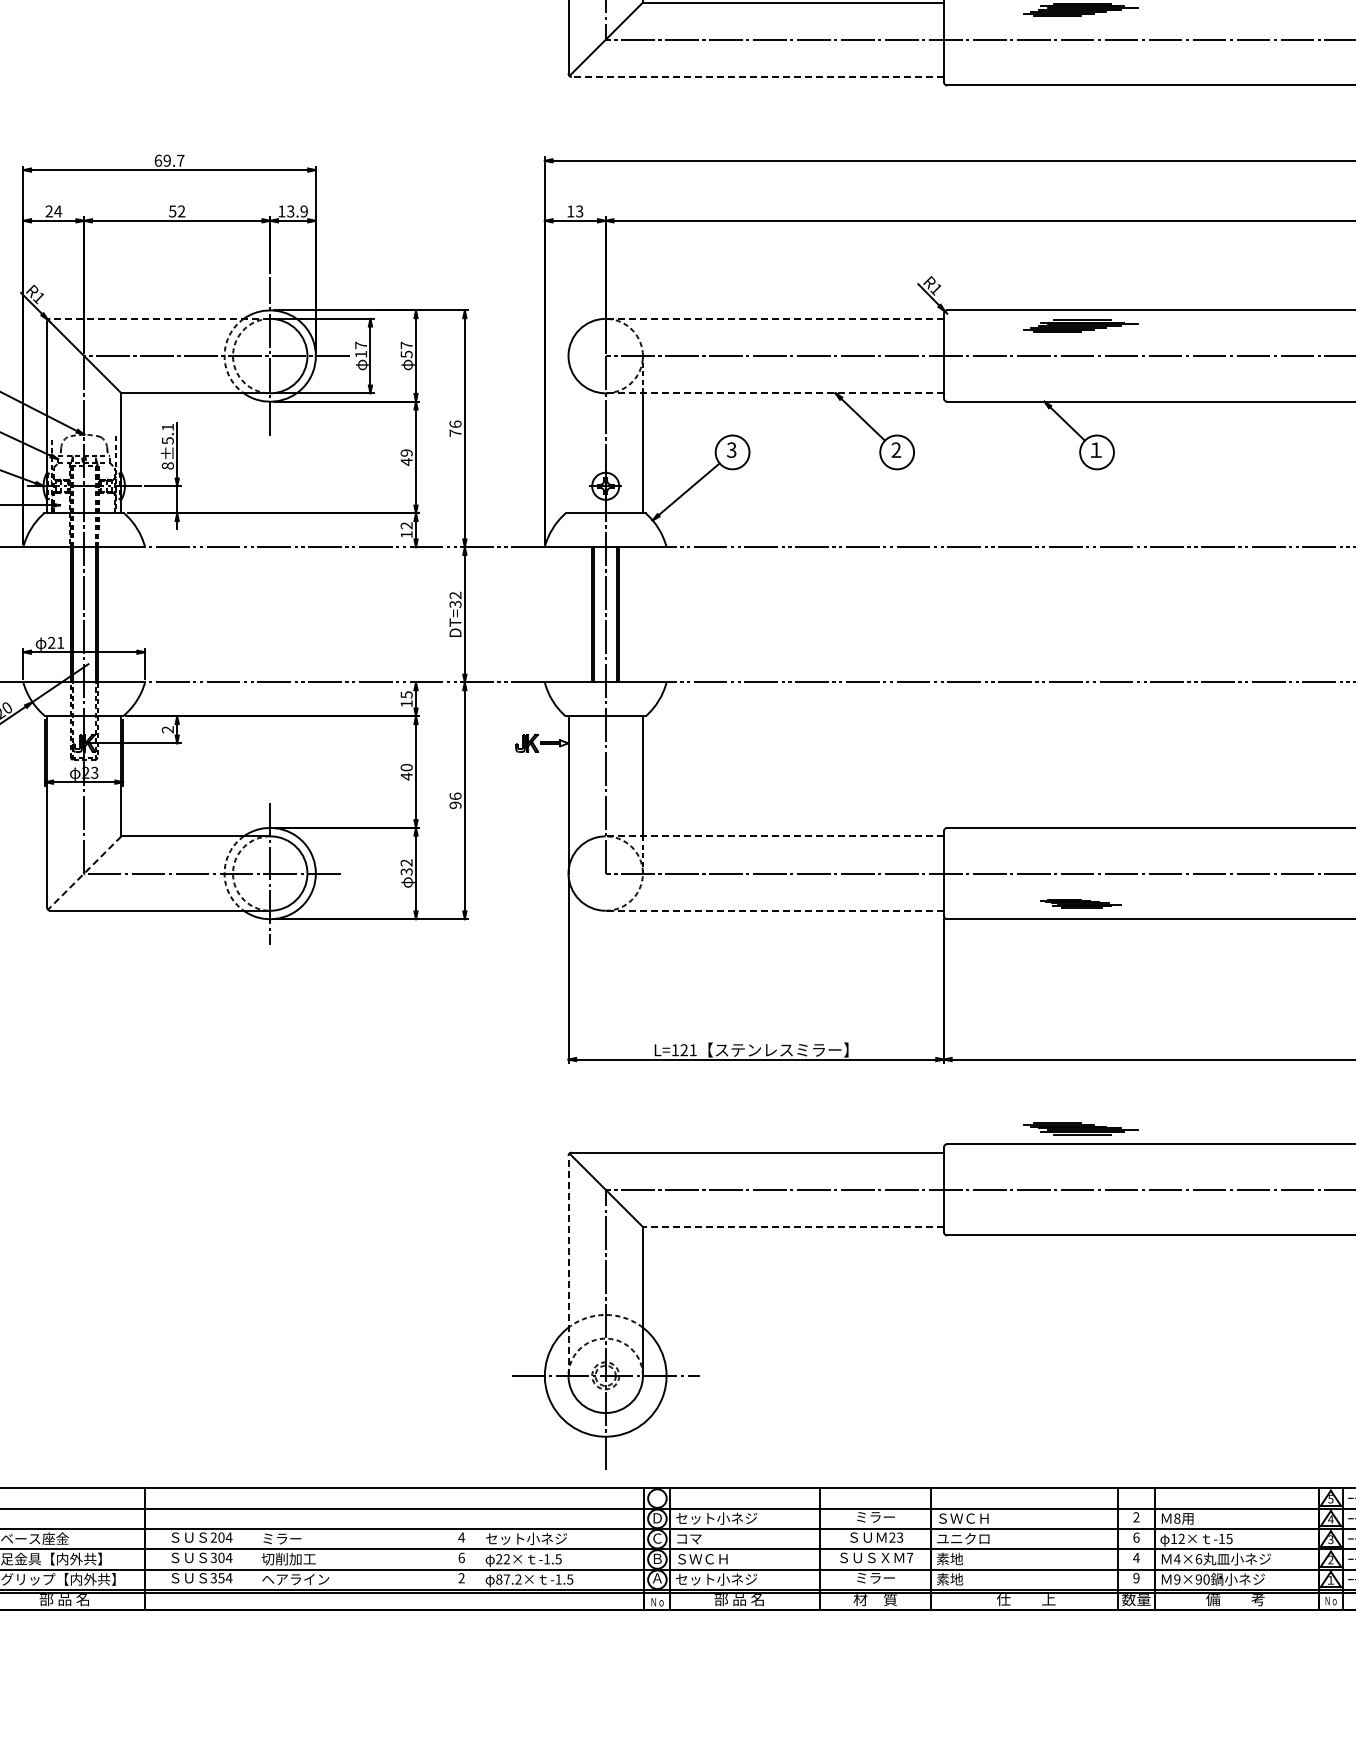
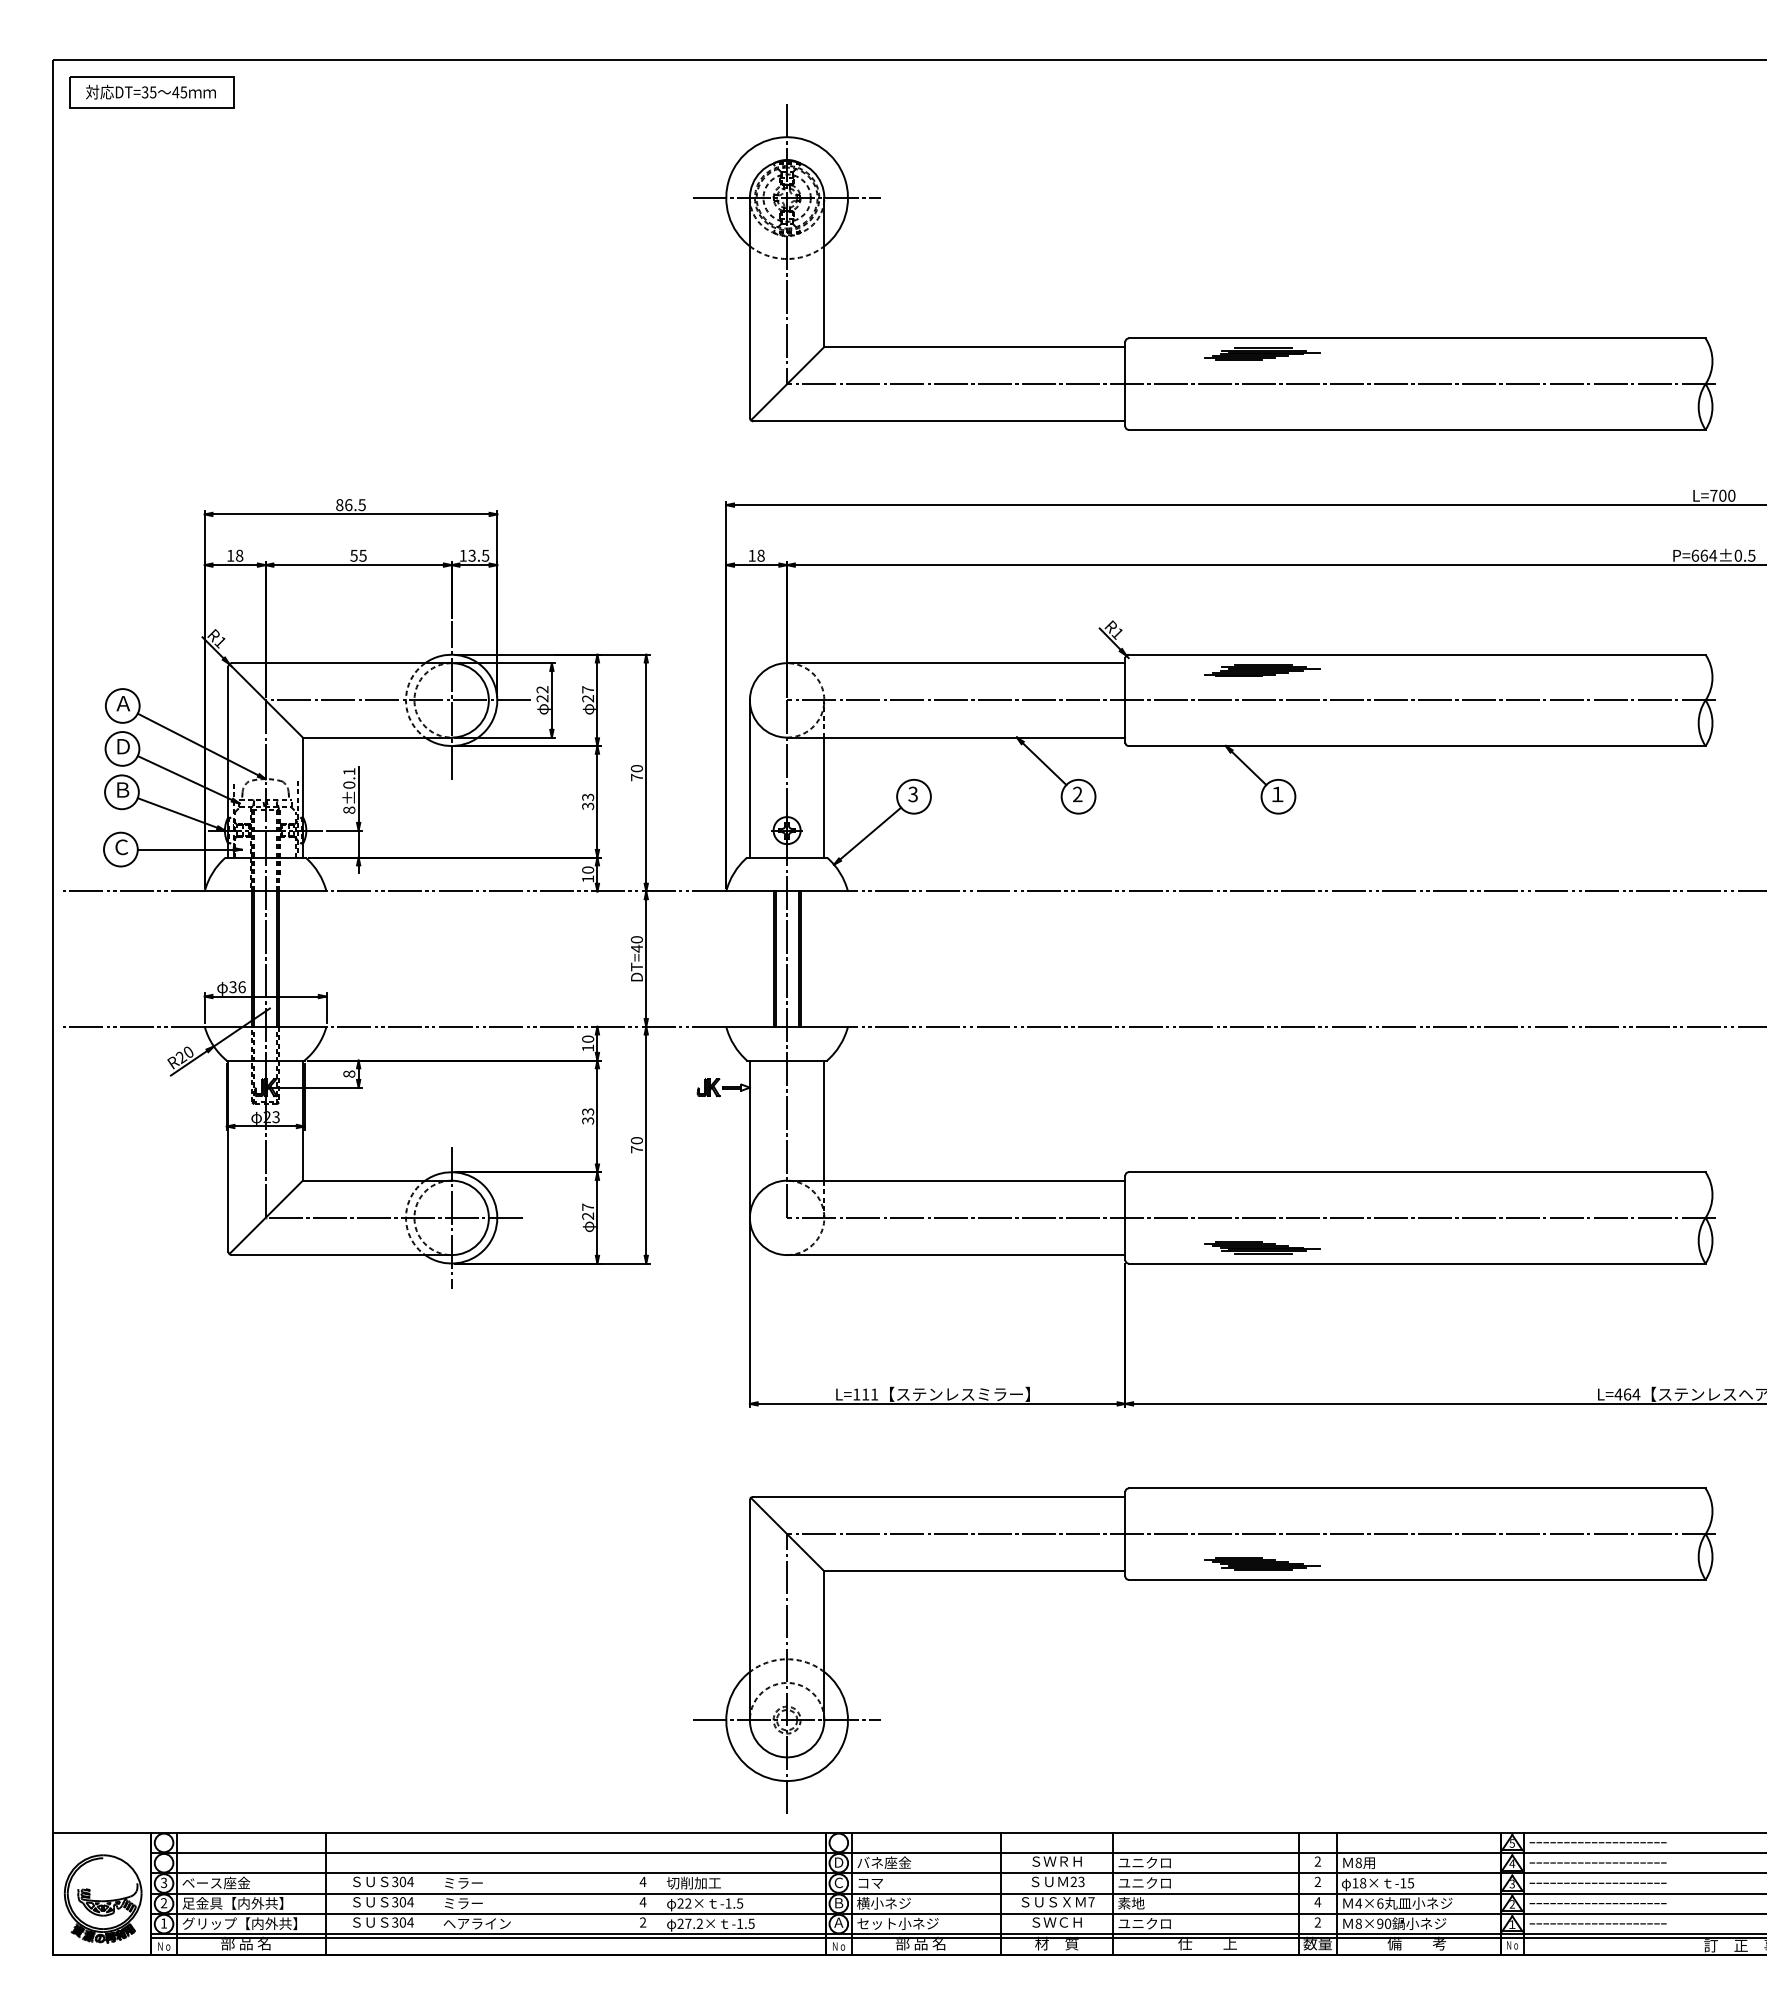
line: (757, 77) -> (938, 421), dashed -> solid
text: (169, 161) -> (350, 505), 69.7 -> 86.5
text: (54, 211) -> (235, 555), 24 -> 18
text: (181, 211) -> (362, 555), 52 -> 55
text: (304, 211) -> (485, 555), 13.9 -> 13.5
text: (579, 211) -> (760, 555), 13 -> 18
line: (160, 319) -> (341, 663), dashed -> solid
line: (774, 319) -> (955, 663), dashed -> solid
text: (361, 350) -> (542, 694), 17 -> 22
text: (407, 354) -> (588, 698), 57 -> 27
line: (774, 393) -> (955, 737), dashed -> solid
text: (455, 424) -> (636, 768), 76 -> 70
line: (568, 434) -> (749, 778), added
text: (168, 440) -> (349, 784), 8±5.1 -> 8±0.1
text: (407, 457) -> (588, 801), 49 -> 33
text: (407, 525) -> (588, 869), 12 -> 10
text: (455, 600) -> (636, 944), DT=32 -> DT=40
text: (56, 643) -> (237, 987), 21 -> 36
text: (407, 694) -> (588, 1038), 15 -> 10
text: (168, 729) -> (349, 1073), 2 -> 8
text: (407, 772) -> (588, 1116), 40 -> 33
text: (455, 801) -> (636, 1145), 96 -> 70
line: (774, 836) -> (955, 1180), dashed -> solid
text: (407, 867) -> (588, 1211), 32 -> 27
line: (85, 873) -> (266, 1217), dashed -> solid
part: (1081, 903) -> (1262, 1247), size x1.43
line: (774, 911) -> (955, 1255), dashed -> solid
text: (684, 1050) -> (865, 1394), L=121 -> L=111
part: (1081, 1128) -> (1262, 1563), moved
line: (793, 1227) -> (974, 1571), dashed -> solid
line: (568, 1266) -> (749, 1610), dashed -> solid
text: (875, 1517) -> (1056, 1861), ミラー -> ＳＷＲＨ
text: (716, 1518) -> (897, 1862), セット小ネジ -> バネ座金
text: (963, 1518) -> (1144, 1862), ＳＷＣＨ -> ユニクロ
text: (1136, 1537) -> (1317, 1881), 6 -> 2
text: (214, 1538) -> (395, 1882), 204 -> 304
text: (526, 1538) -> (707, 1882), セット小ネジ -> 切削加工
text: (1182, 1539) -> (1363, 1883), 12× -> 18×
text: (461, 1558) -> (642, 1902), 6 -> 4
text: (289, 1559) -> (470, 1903), 切削加工 -> ミラー
text: (702, 1559) -> (883, 1903), ＳＷＣＨ -> 横小ネジ
text: (221, 1578) -> (402, 1922), 354 -> 304
text: (875, 1578) -> (1056, 1922), ミラー -> ＳＷＣＨ
text: (1136, 1578) -> (1317, 1922), 9 -> 2
text: (499, 1579) -> (680, 1923), 87.2× -> 27.2×
text: (963, 1579) -> (1144, 1923), 素地 -> ユニクロ
text: (1177, 1579) -> (1358, 1923), 9×90 -> 8×90

